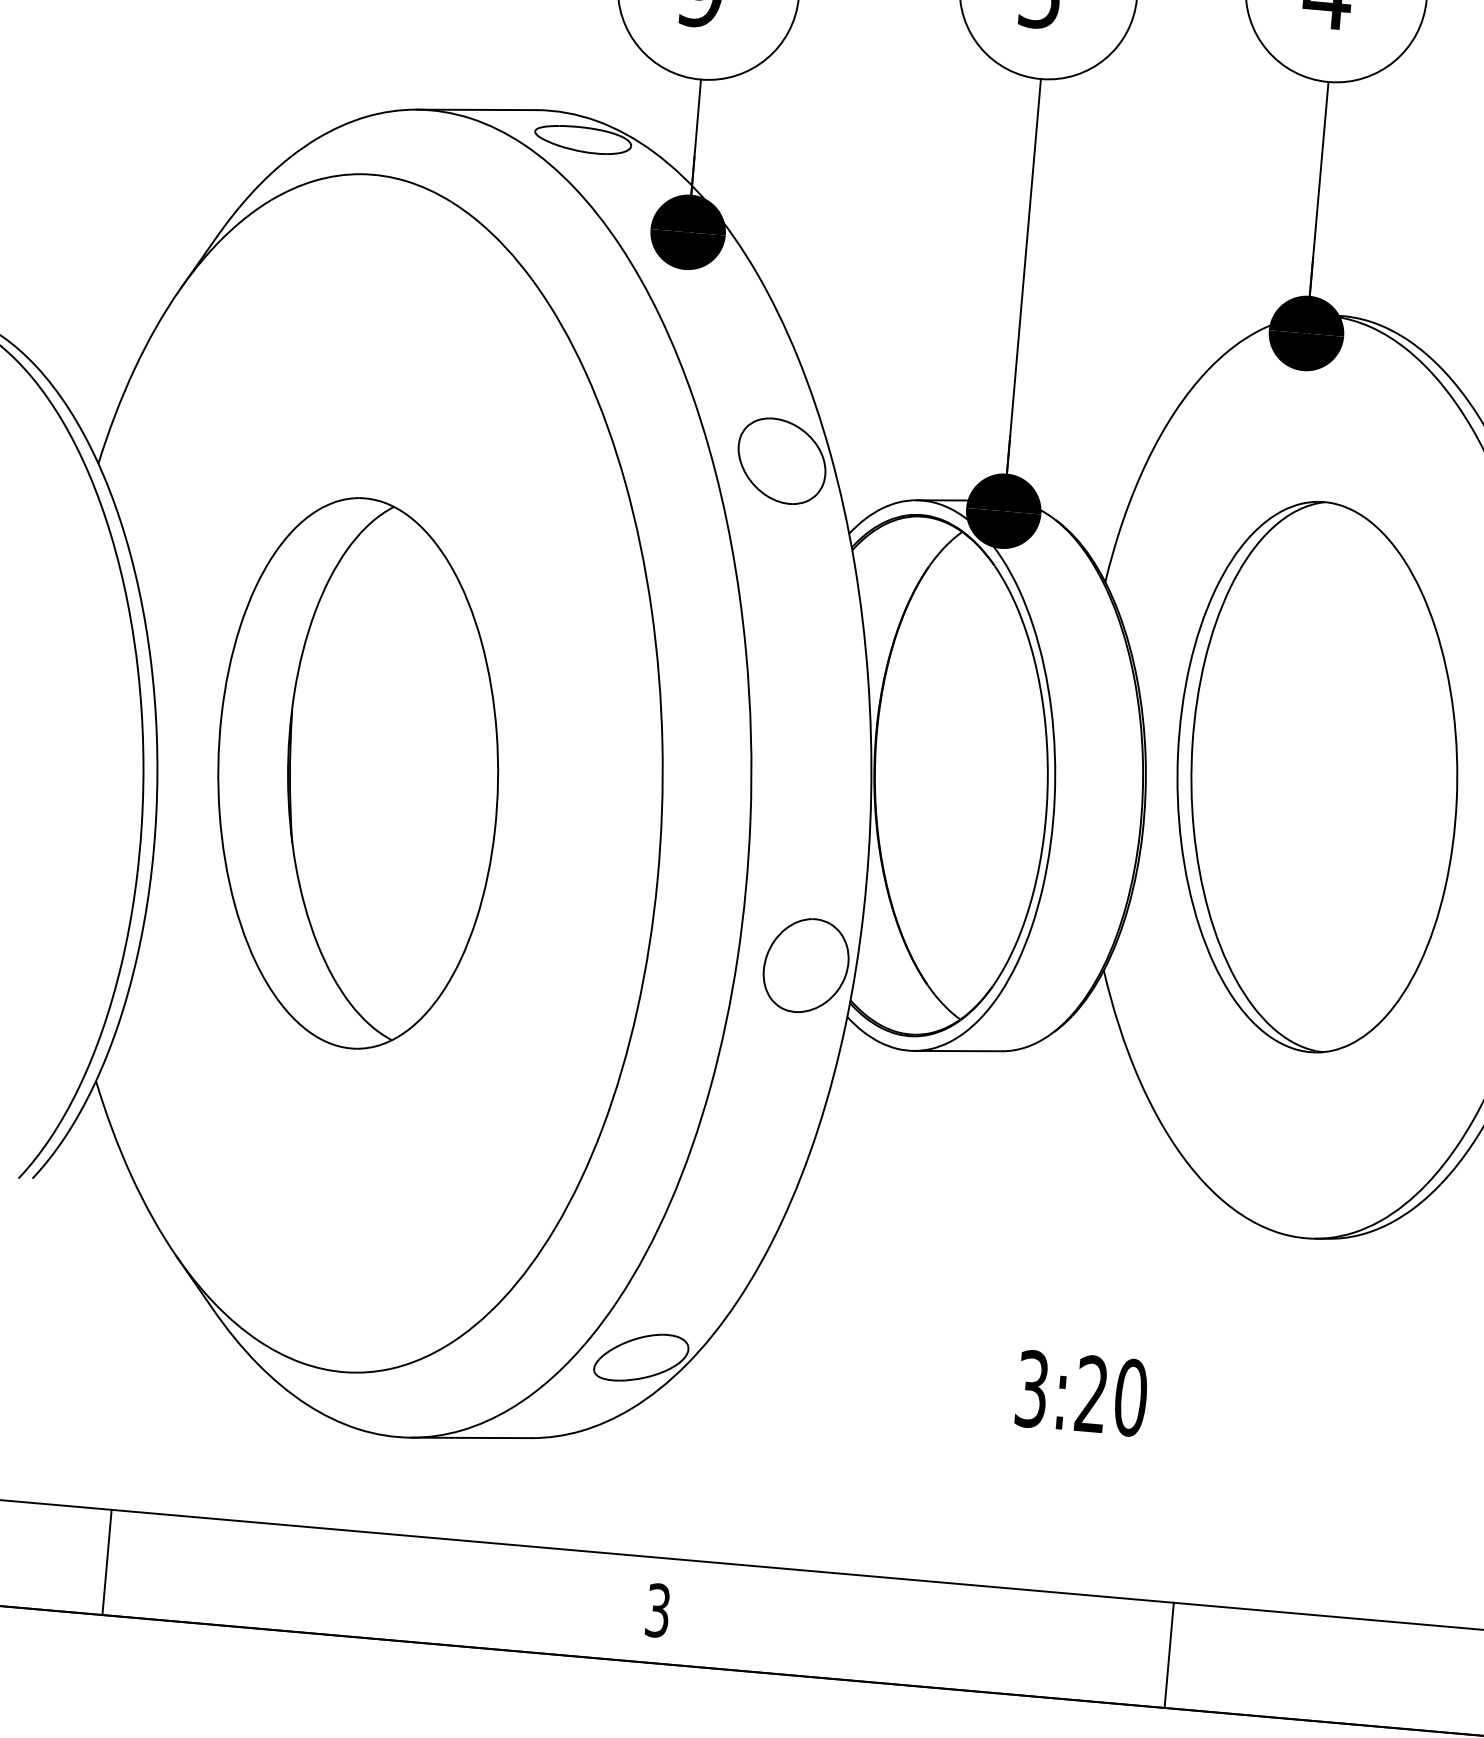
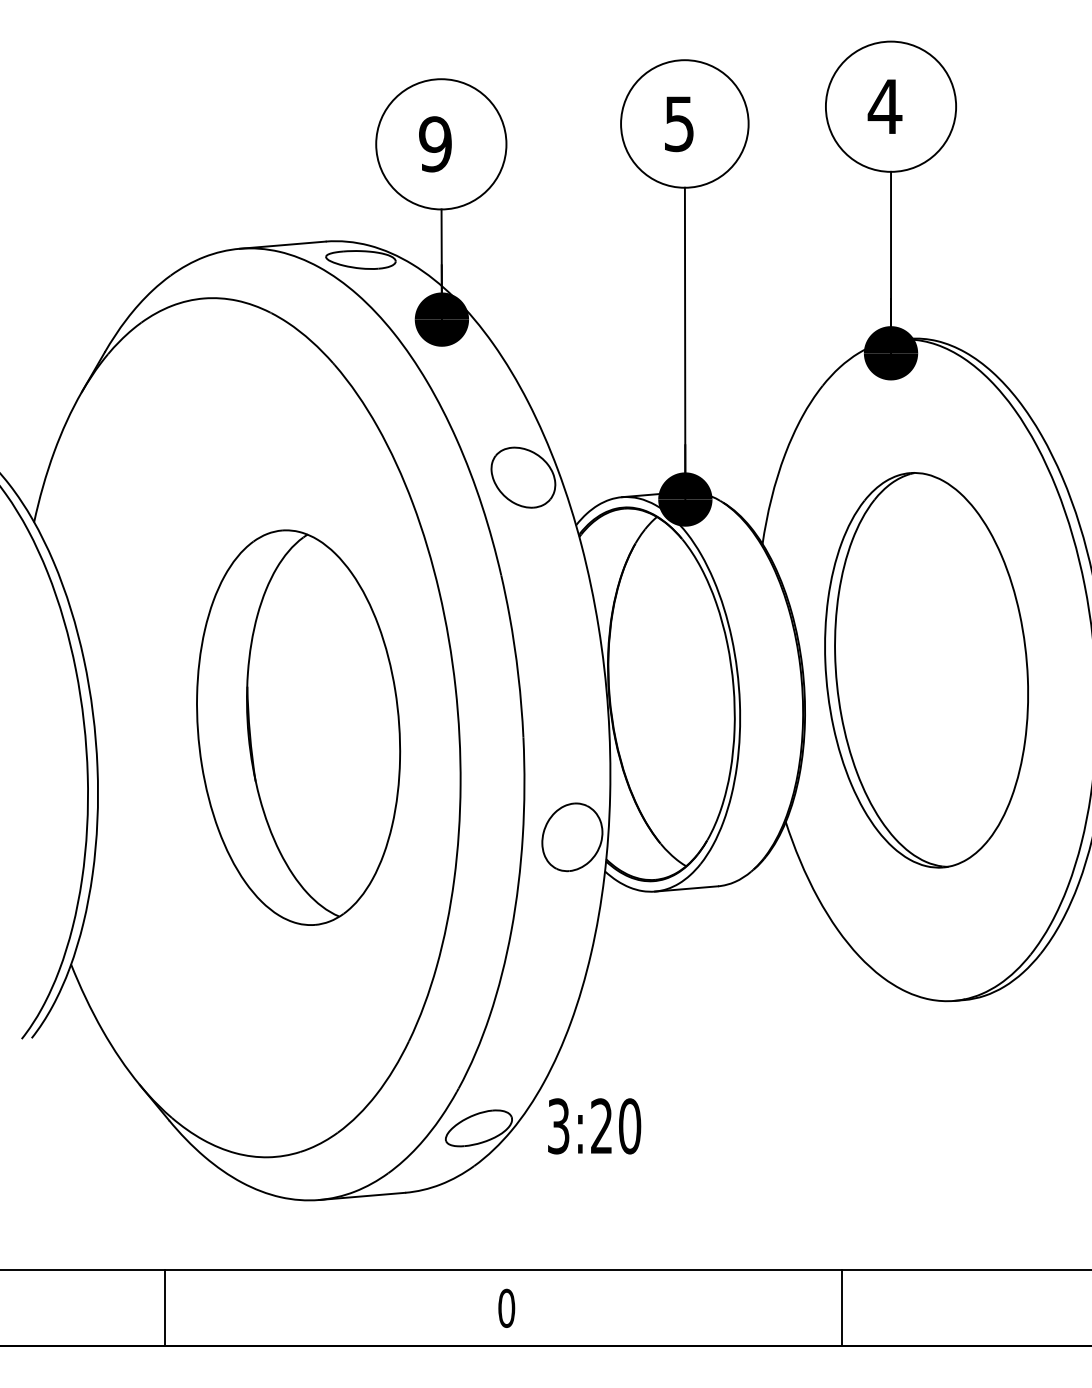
part: (358, 773) -> (298, 727), moved
text: (1081, 1393) -> (594, 1126), moved
line: (107, 1562) -> (165, 1308), moved
text: (657, 1609) -> (506, 1307), 3 -> 0
line: (1169, 1655) -> (841, 1308), moved

